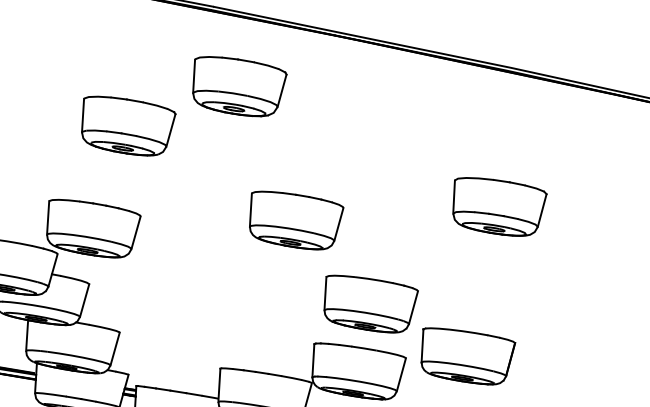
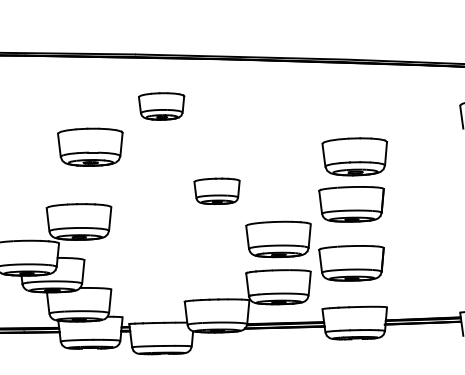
part: (237, 86) -> (161, 106), size x0.7
part: (293, 220) -> (216, 191), size x0.7
part: (480, 273) -> (351, 204), added

